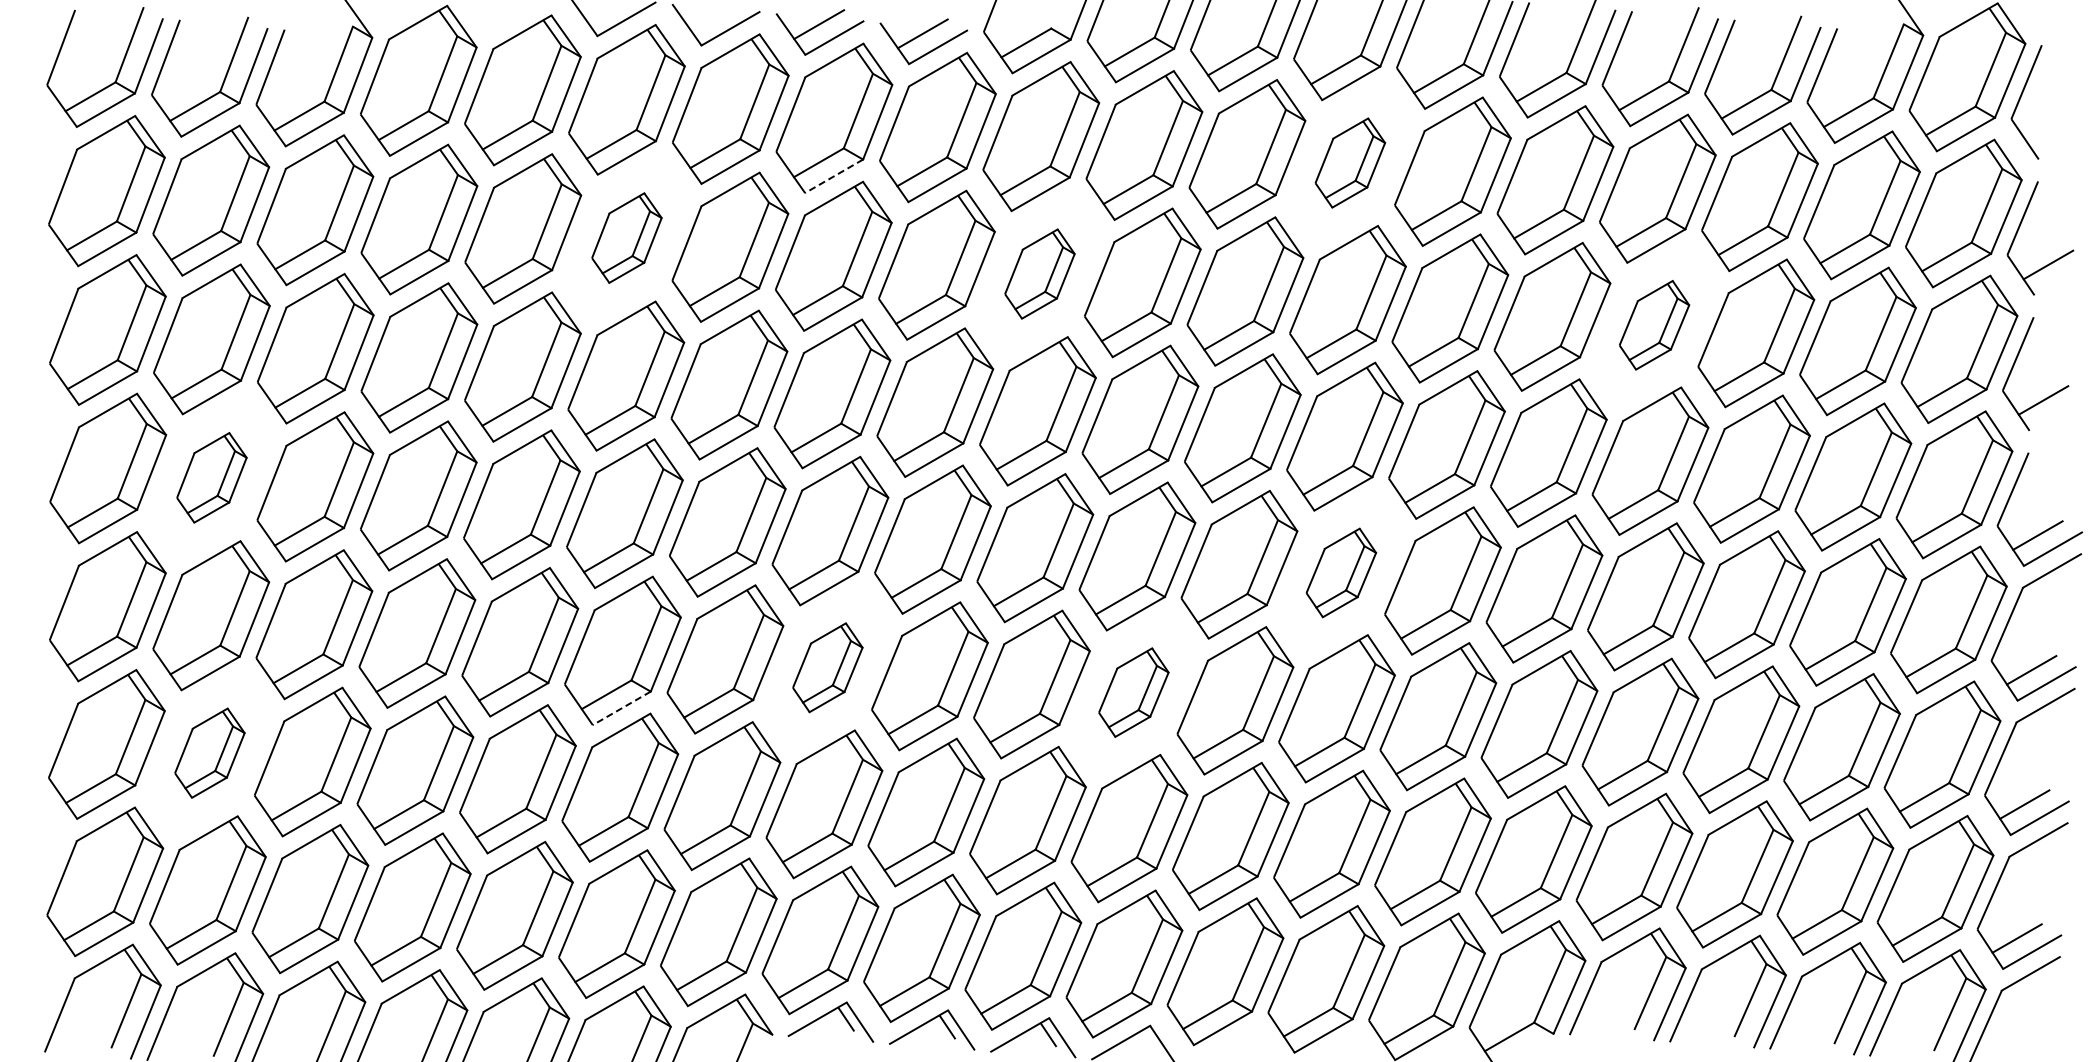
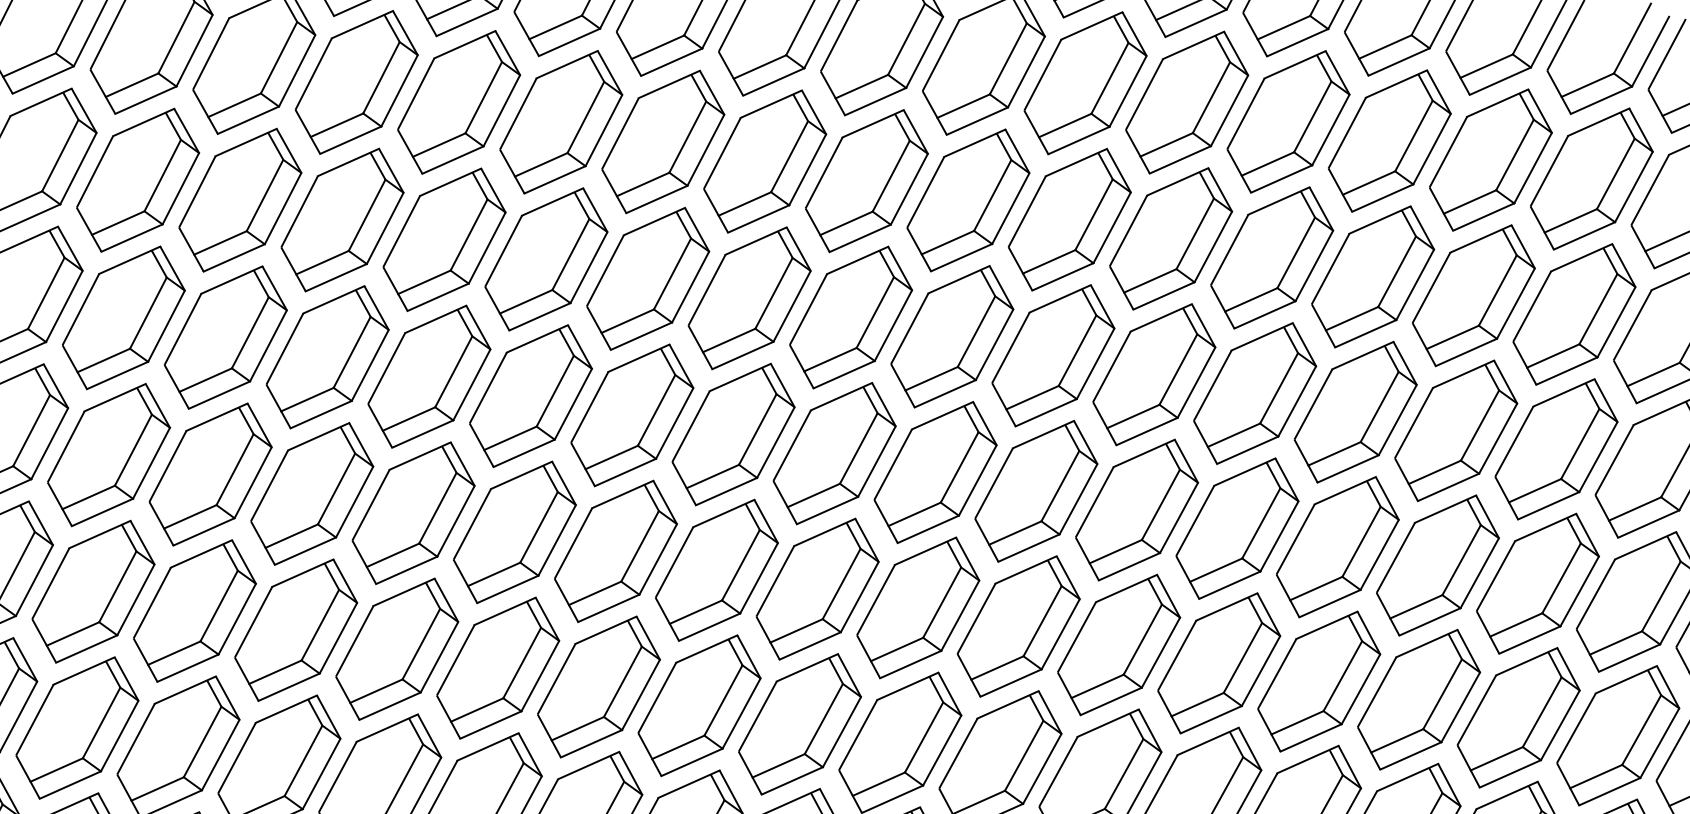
part: (1350, 162) -> (1288, 121), size x1.67
line: (833, 176) -> (773, 82), dashed -> solid
part: (626, 237) -> (560, 121), size x1.67
part: (1039, 273) -> (968, 199), size x1.67
part: (1654, 325) -> (1574, 314), size x1.67
part: (211, 477) -> (123, 317), size x1.67
part: (1341, 572) -> (1237, 528), size x1.67
part: (827, 667) -> (716, 569), size x1.67
part: (1133, 692) -> (1018, 626), size x1.67
line: (621, 708) -> (507, 589), dashed -> solid
part: (209, 752) -> (93, 590), size x1.67

